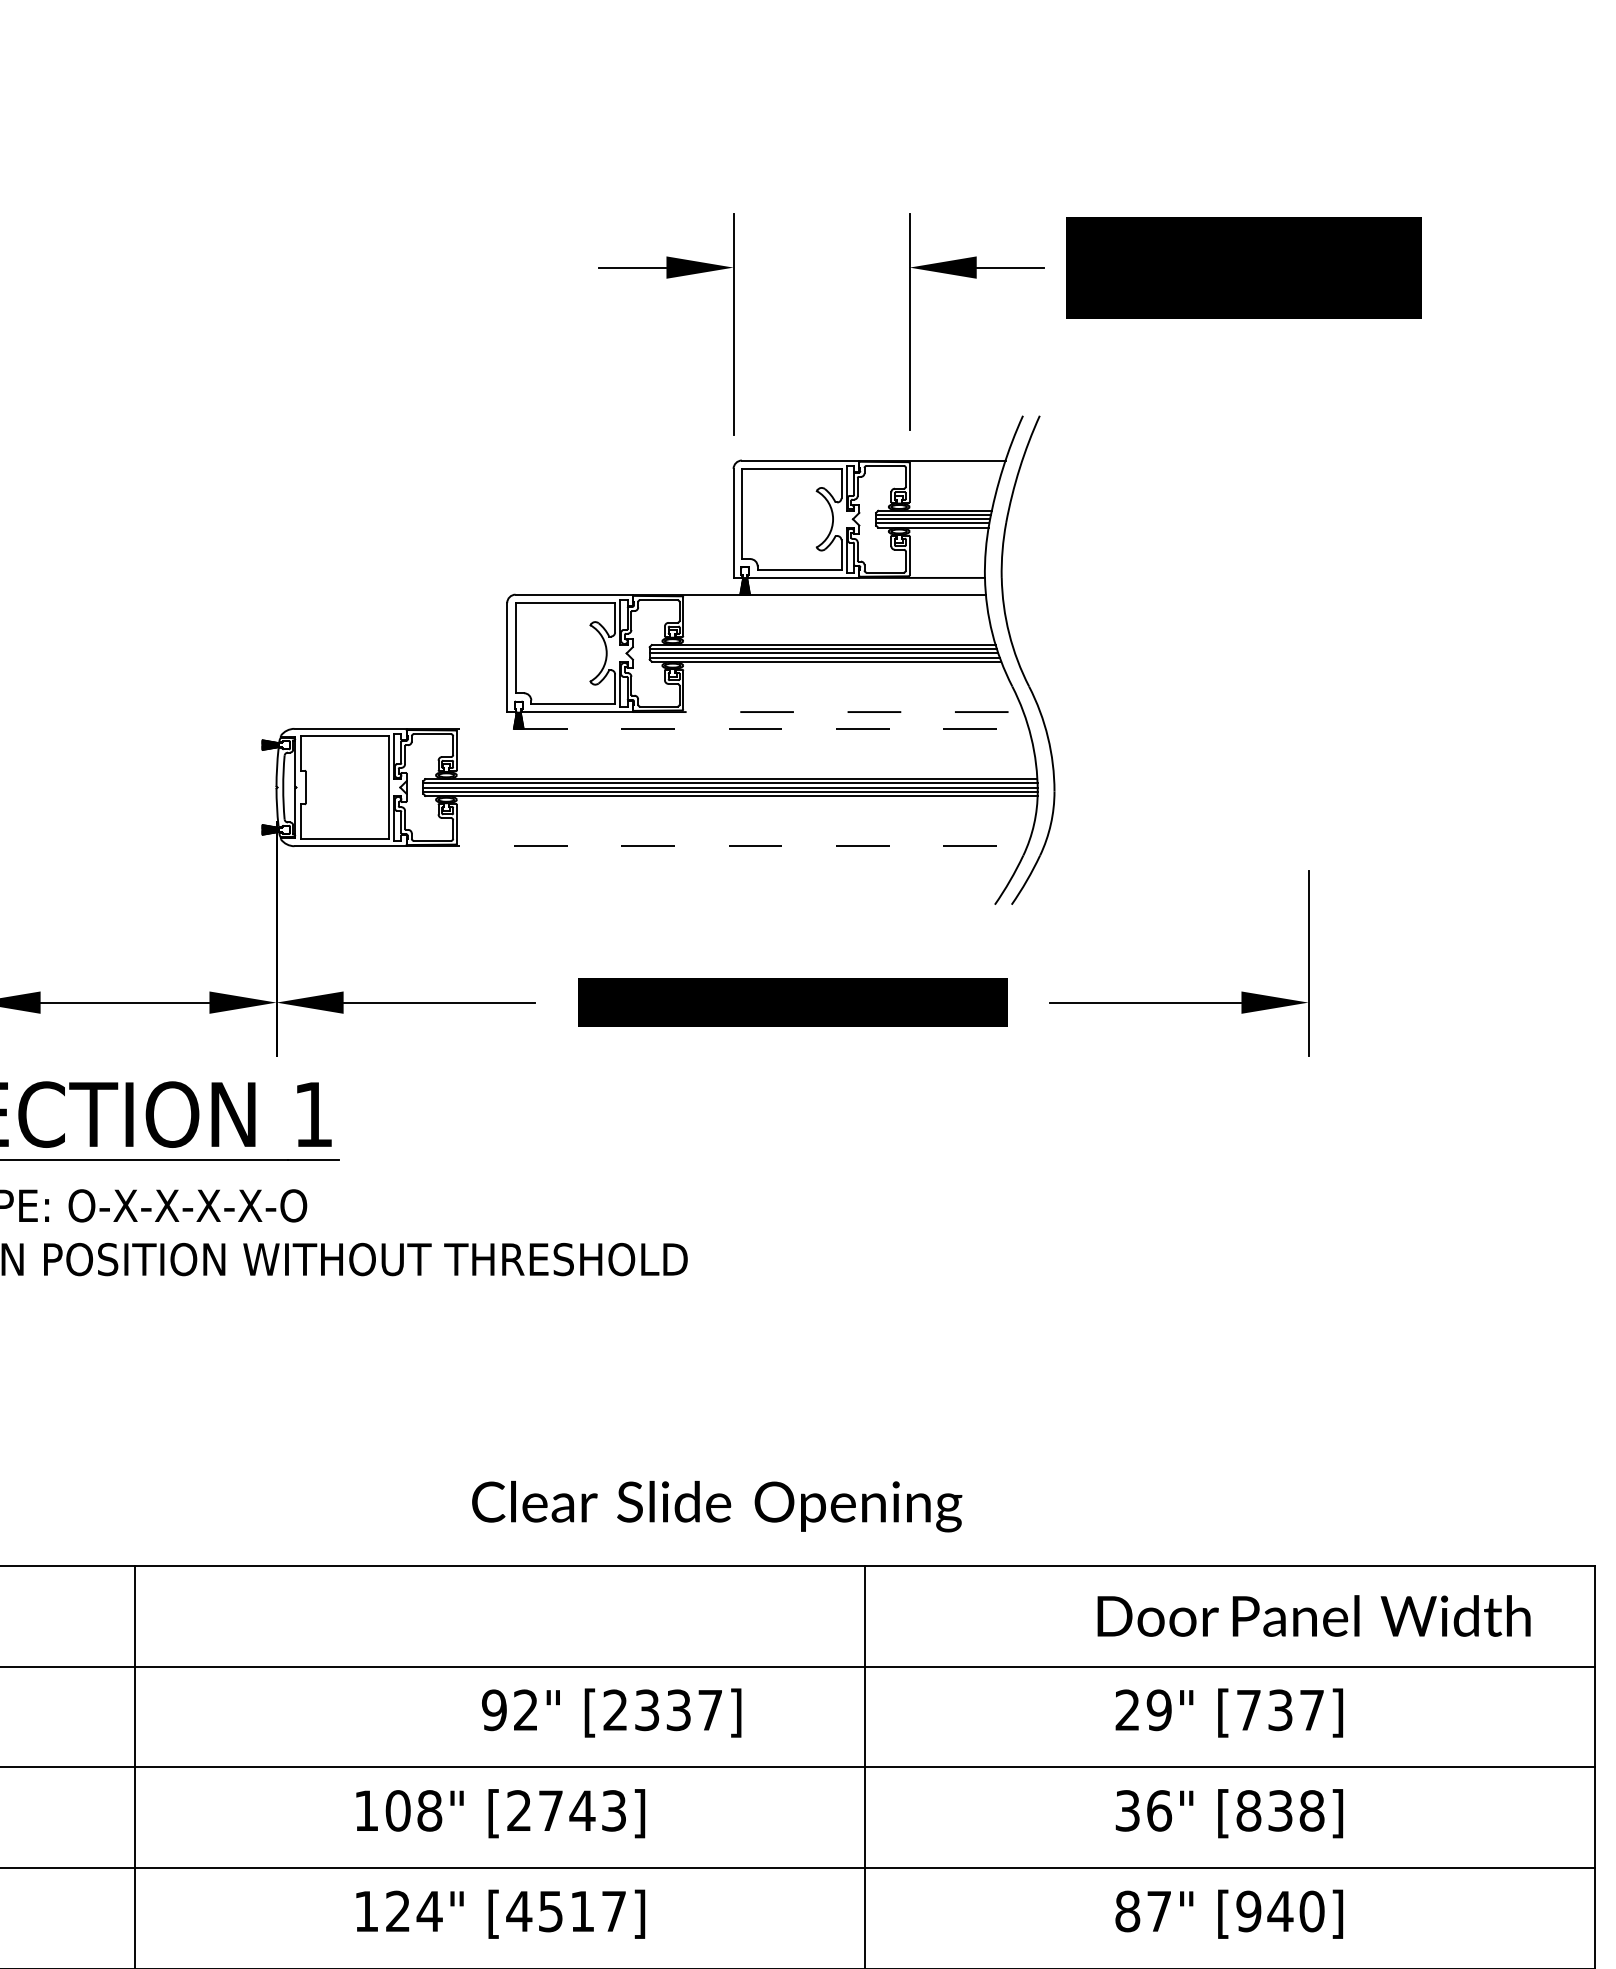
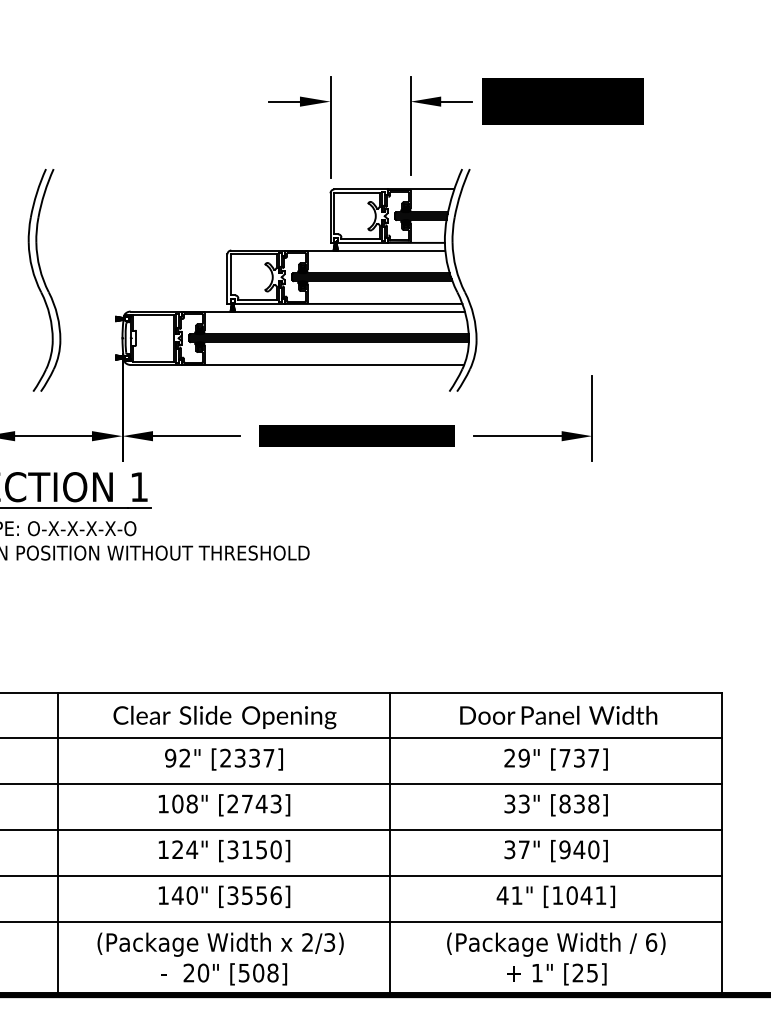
part: (105, 660) -> (44, 280), added
line: (828, 711) -> (373, 303), dashed -> solid
line: (718, 728) -> (323, 311), dashed -> solid
line: (718, 845) -> (323, 364), dashed -> solid
text: (715, 1506) -> (224, 717), moved
text: (1313, 1614) -> (558, 714), moved
text: (610, 1713) -> (223, 759), moved
text: (1157, 1809) -> (523, 803), 36" -> 33"
text: (566, 1910) -> (254, 849), [4517] -> [3150]
text: (1126, 1910) -> (509, 849), 87" -> 37"

